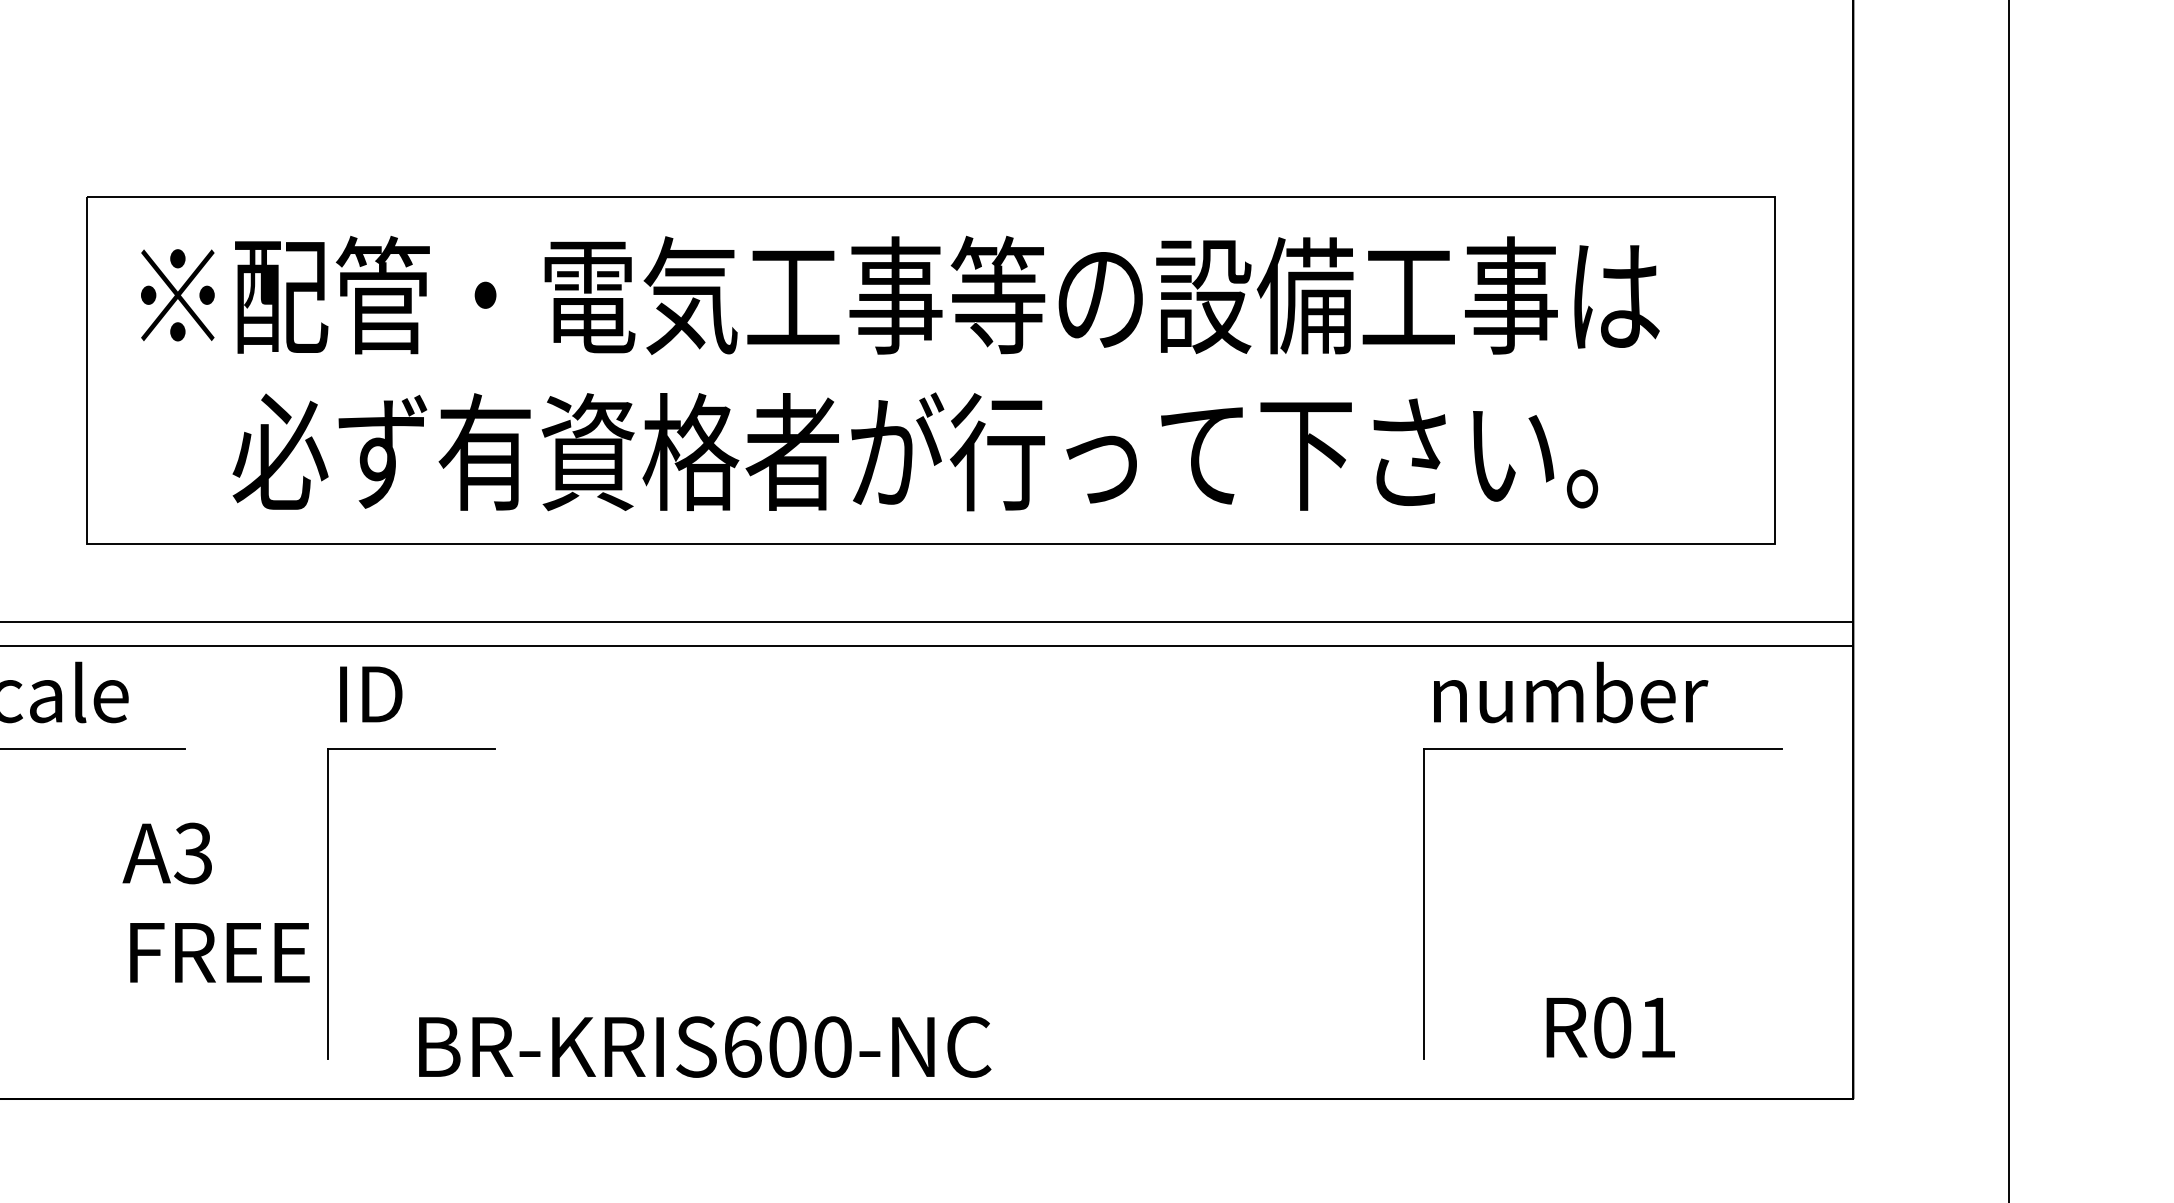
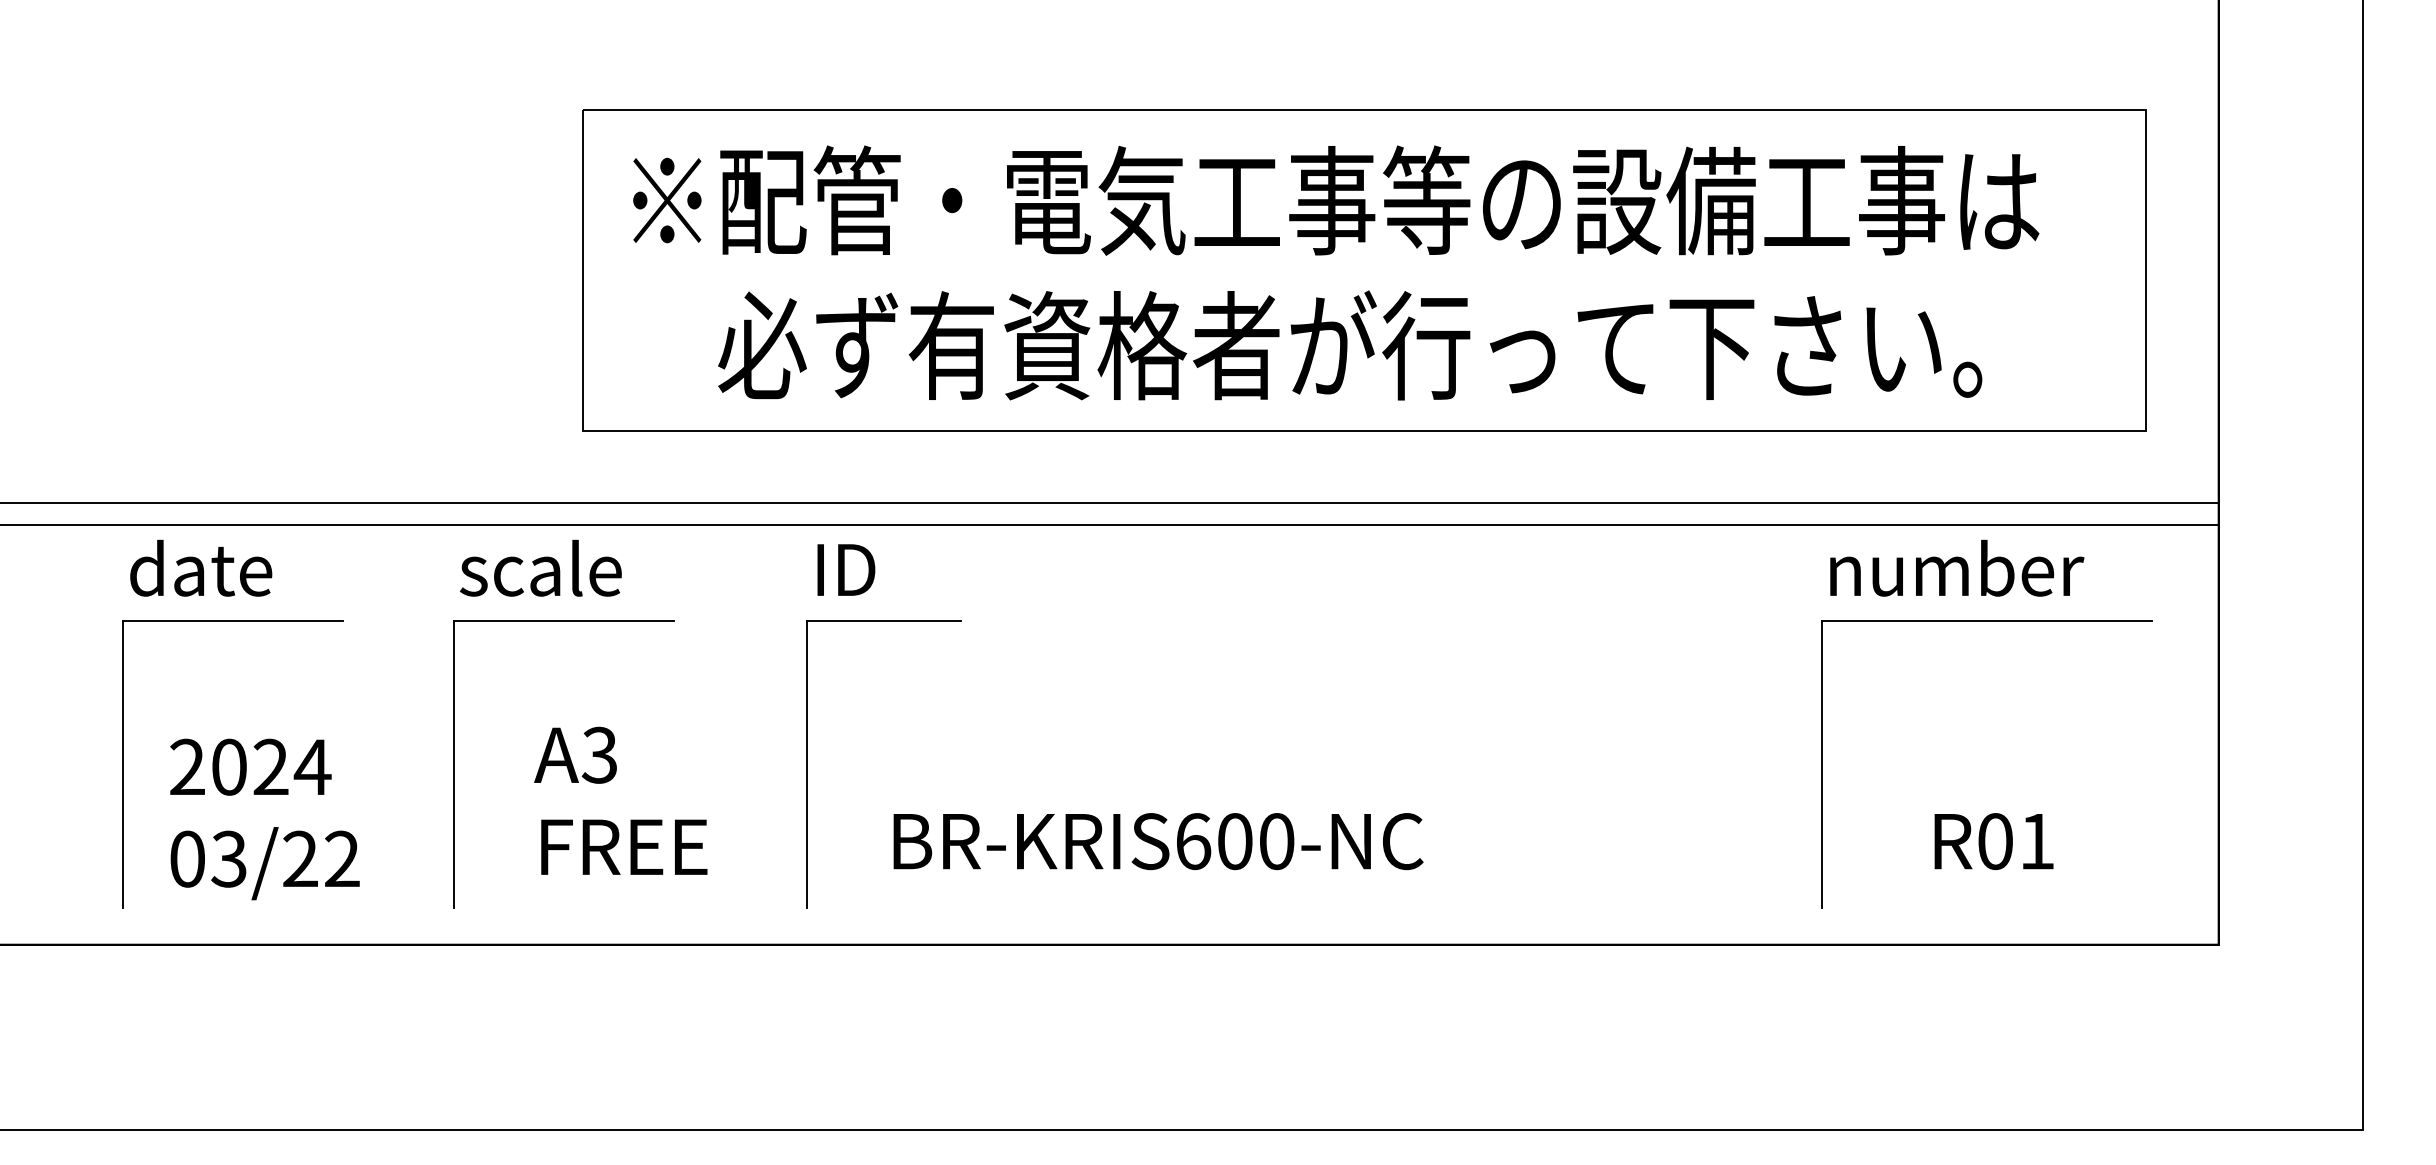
text: (215, 902) -> (620, 800), moved
text: (1610, 1027) -> (1993, 841), moved
text: (705, 1047) -> (1158, 841), moved

